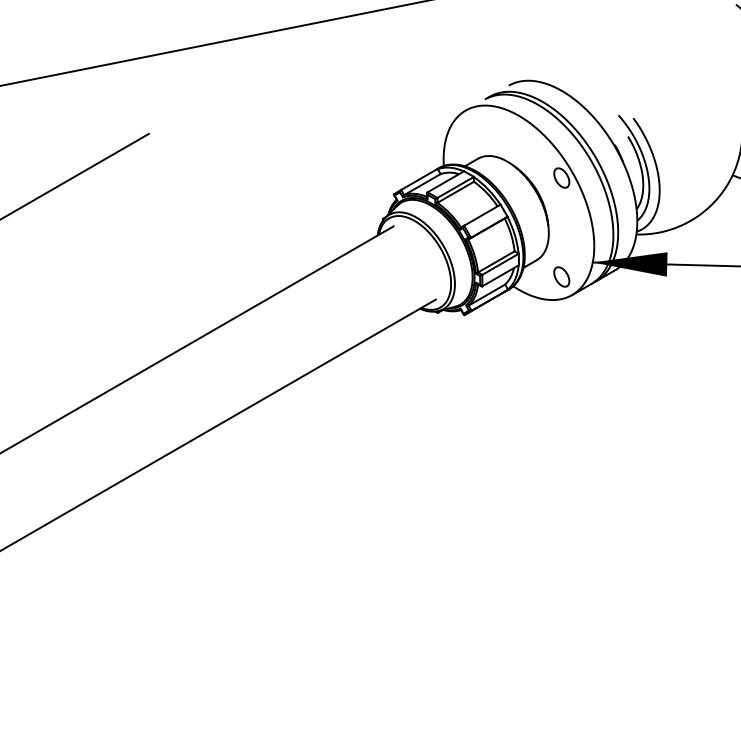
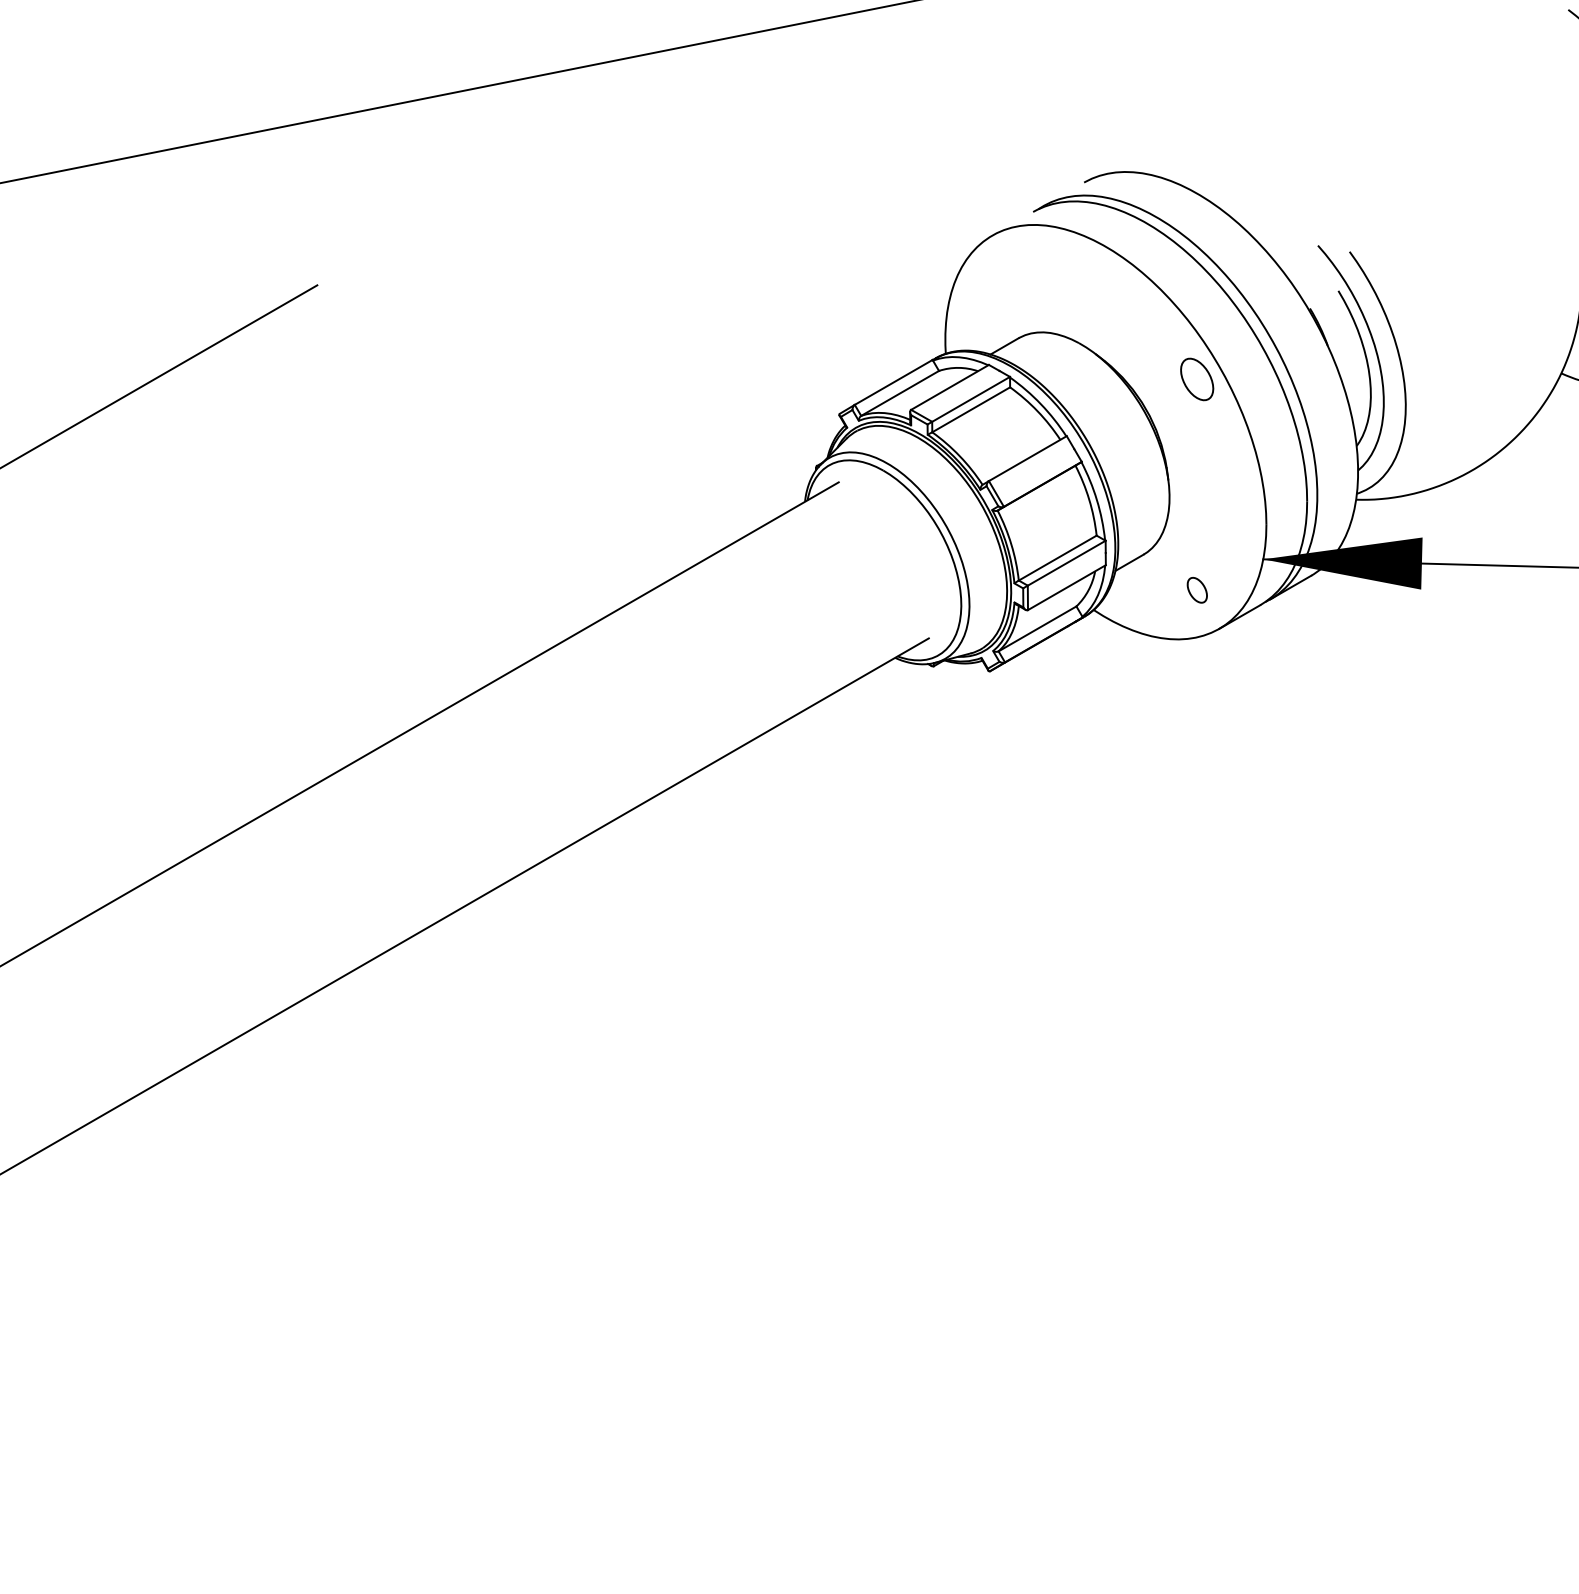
part: (561, 276) -> (1196, 589), size x0.6

